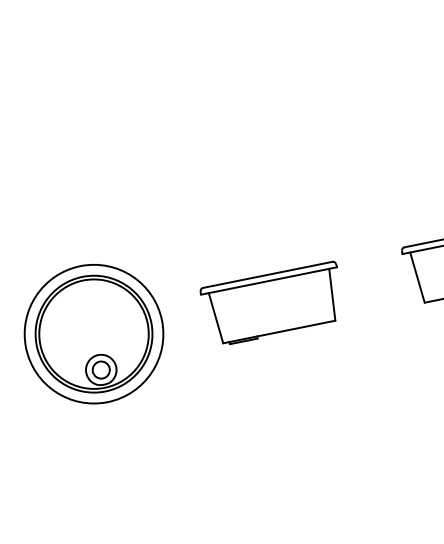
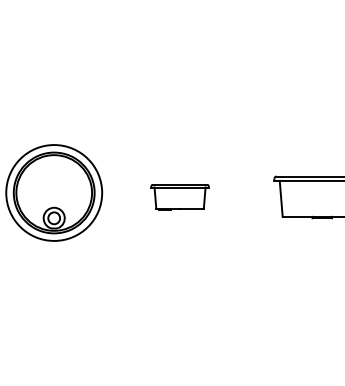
part: (272, 304) -> (179, 197), size x0.6

